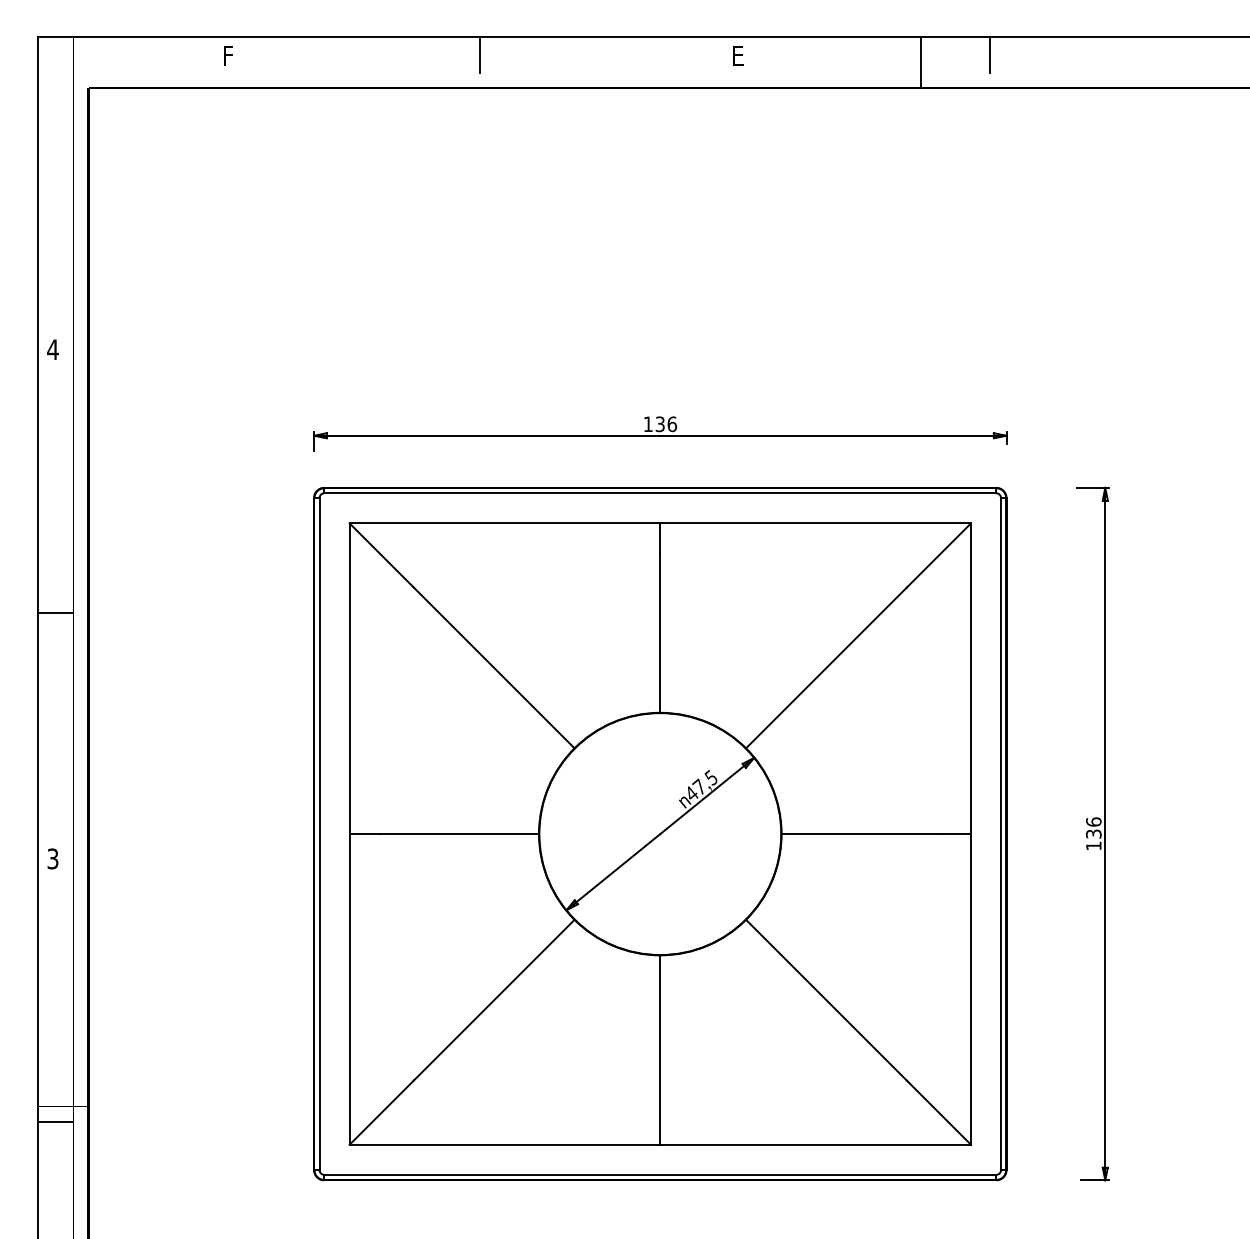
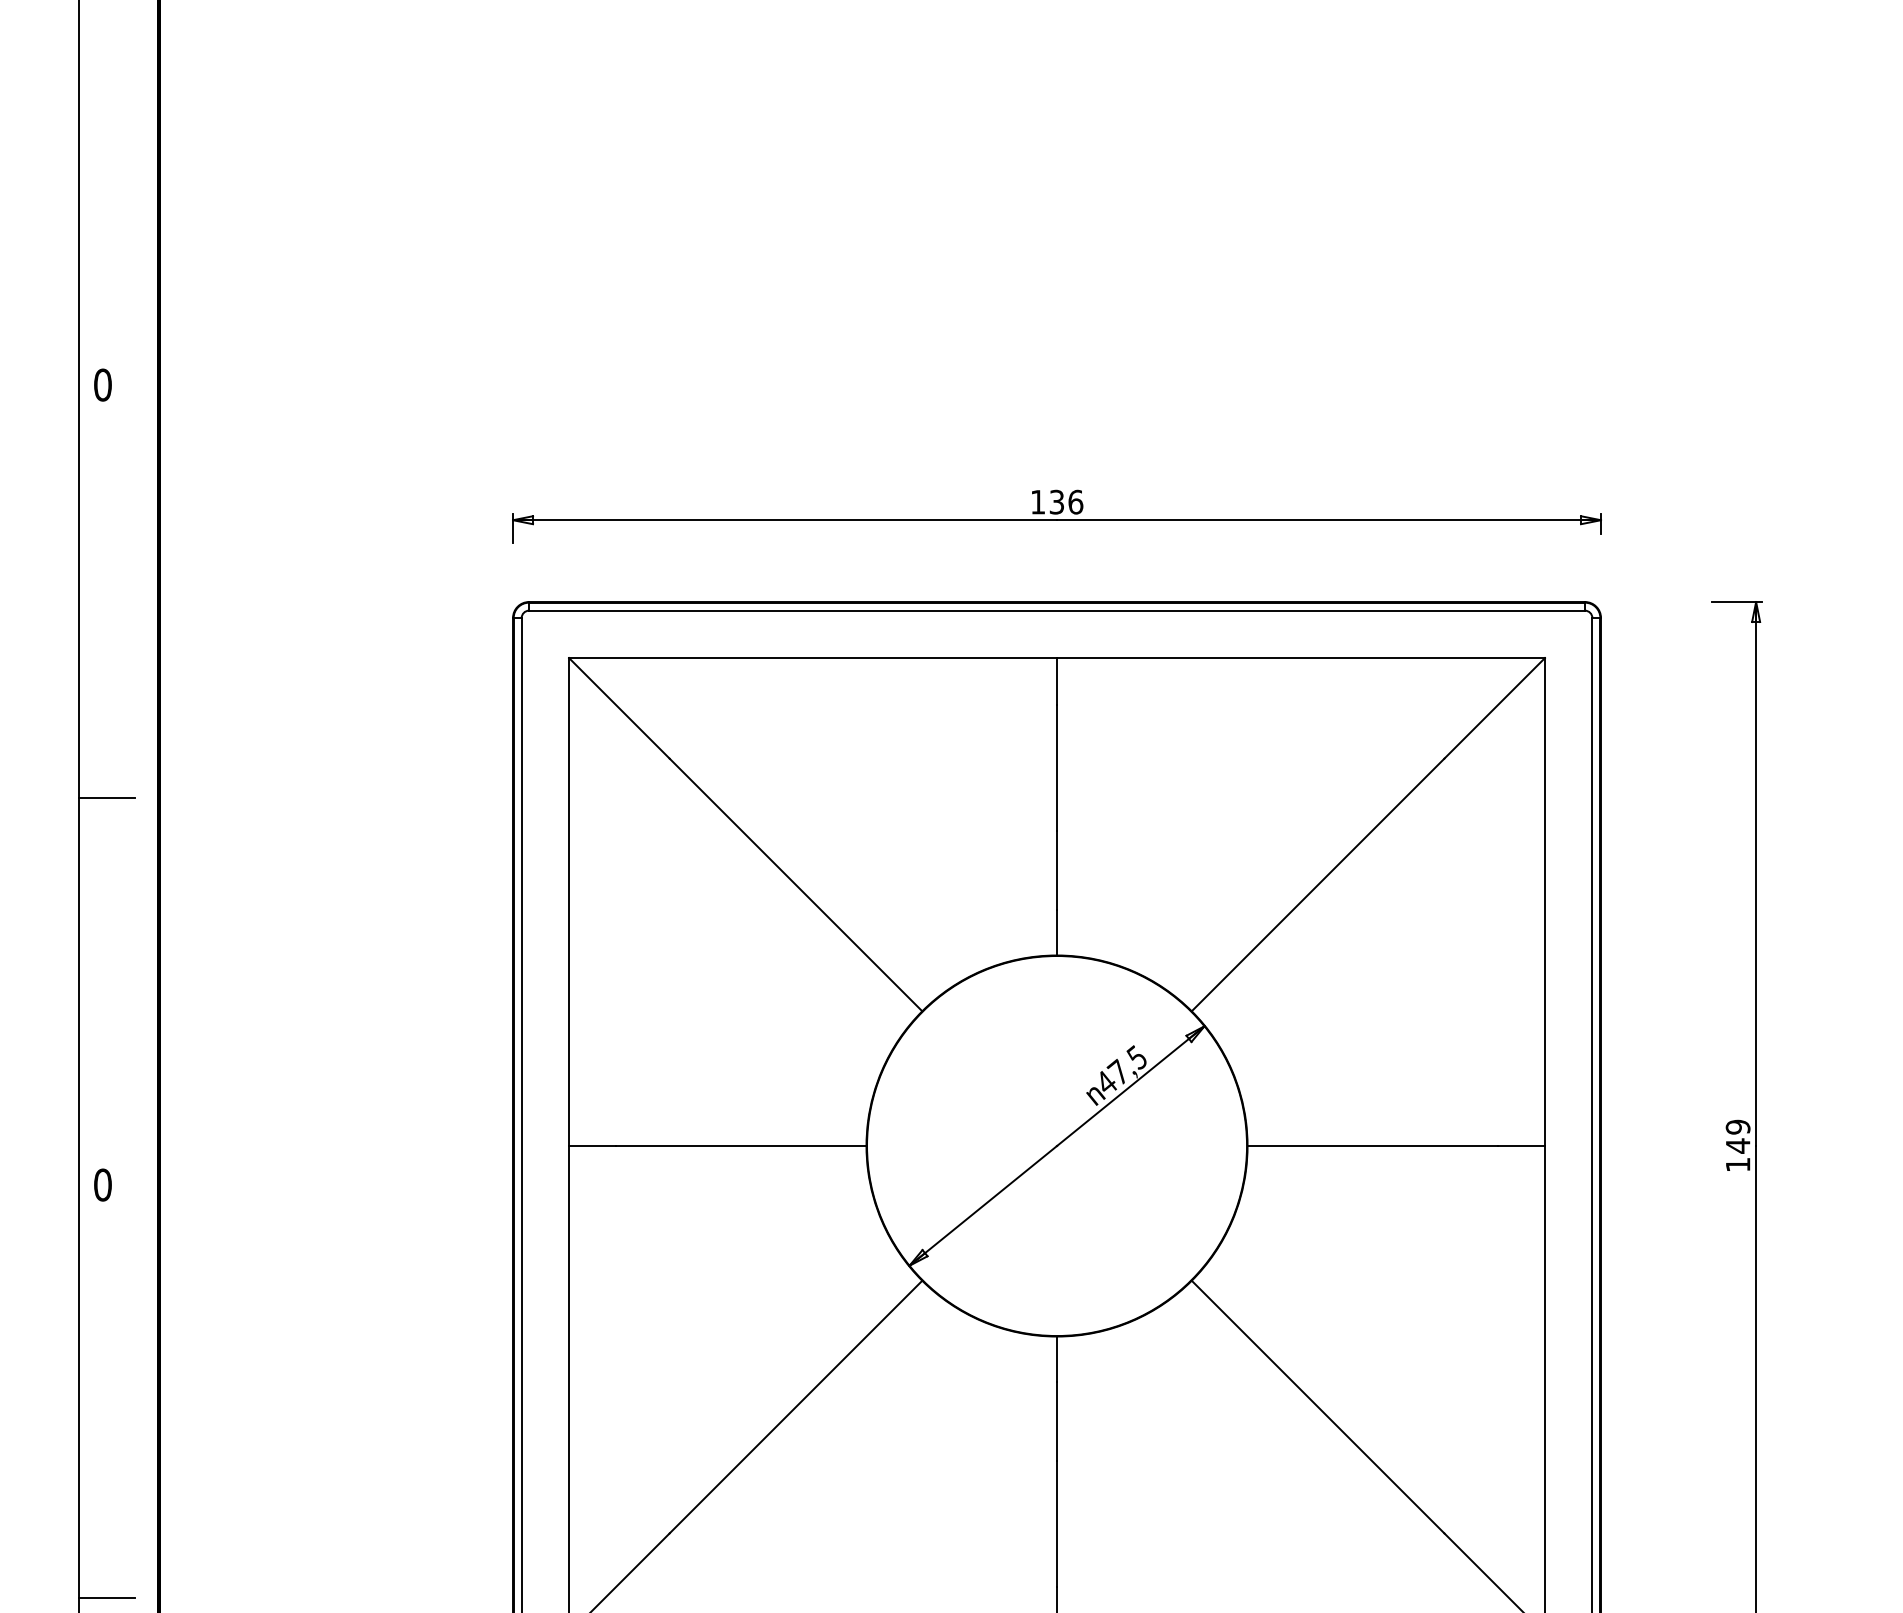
text: (52, 349) -> (102, 384), 4 -> 0
text: (1093, 828) -> (1737, 1137), 136 -> 149
text: (52, 858) -> (102, 1184), 3 -> 0

